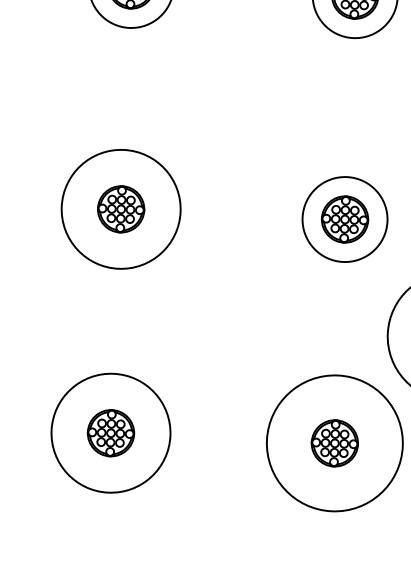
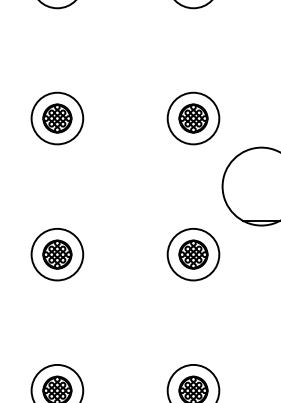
circle: (121, 209) -> (57, 118), size x0.71
circle: (111, 432) -> (57, 254), size x0.71
circle: (334, 443) -> (193, 254), size x0.62

